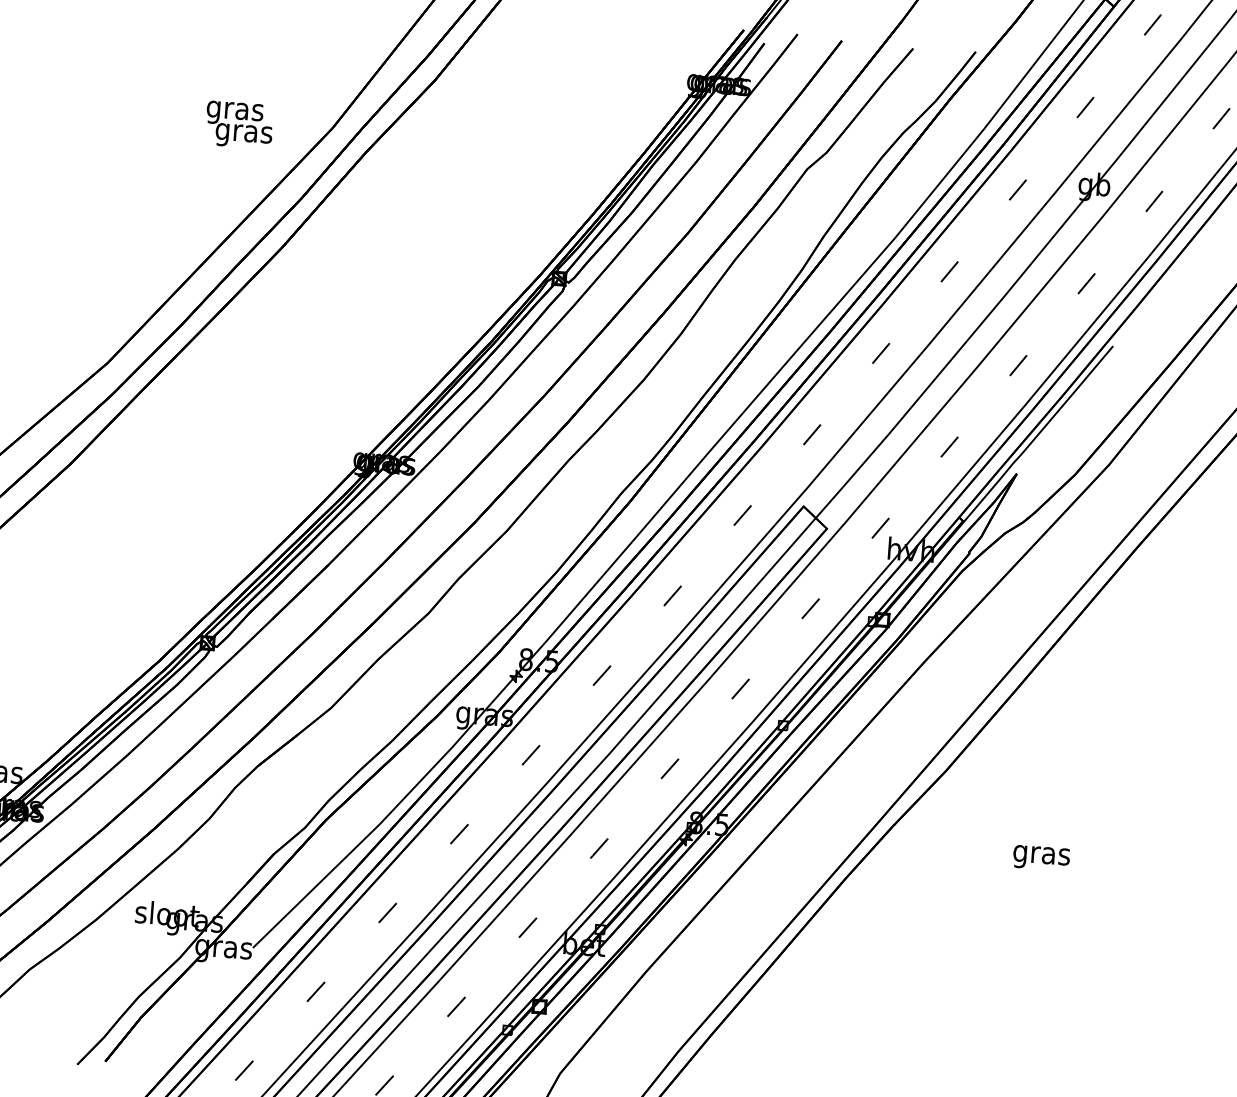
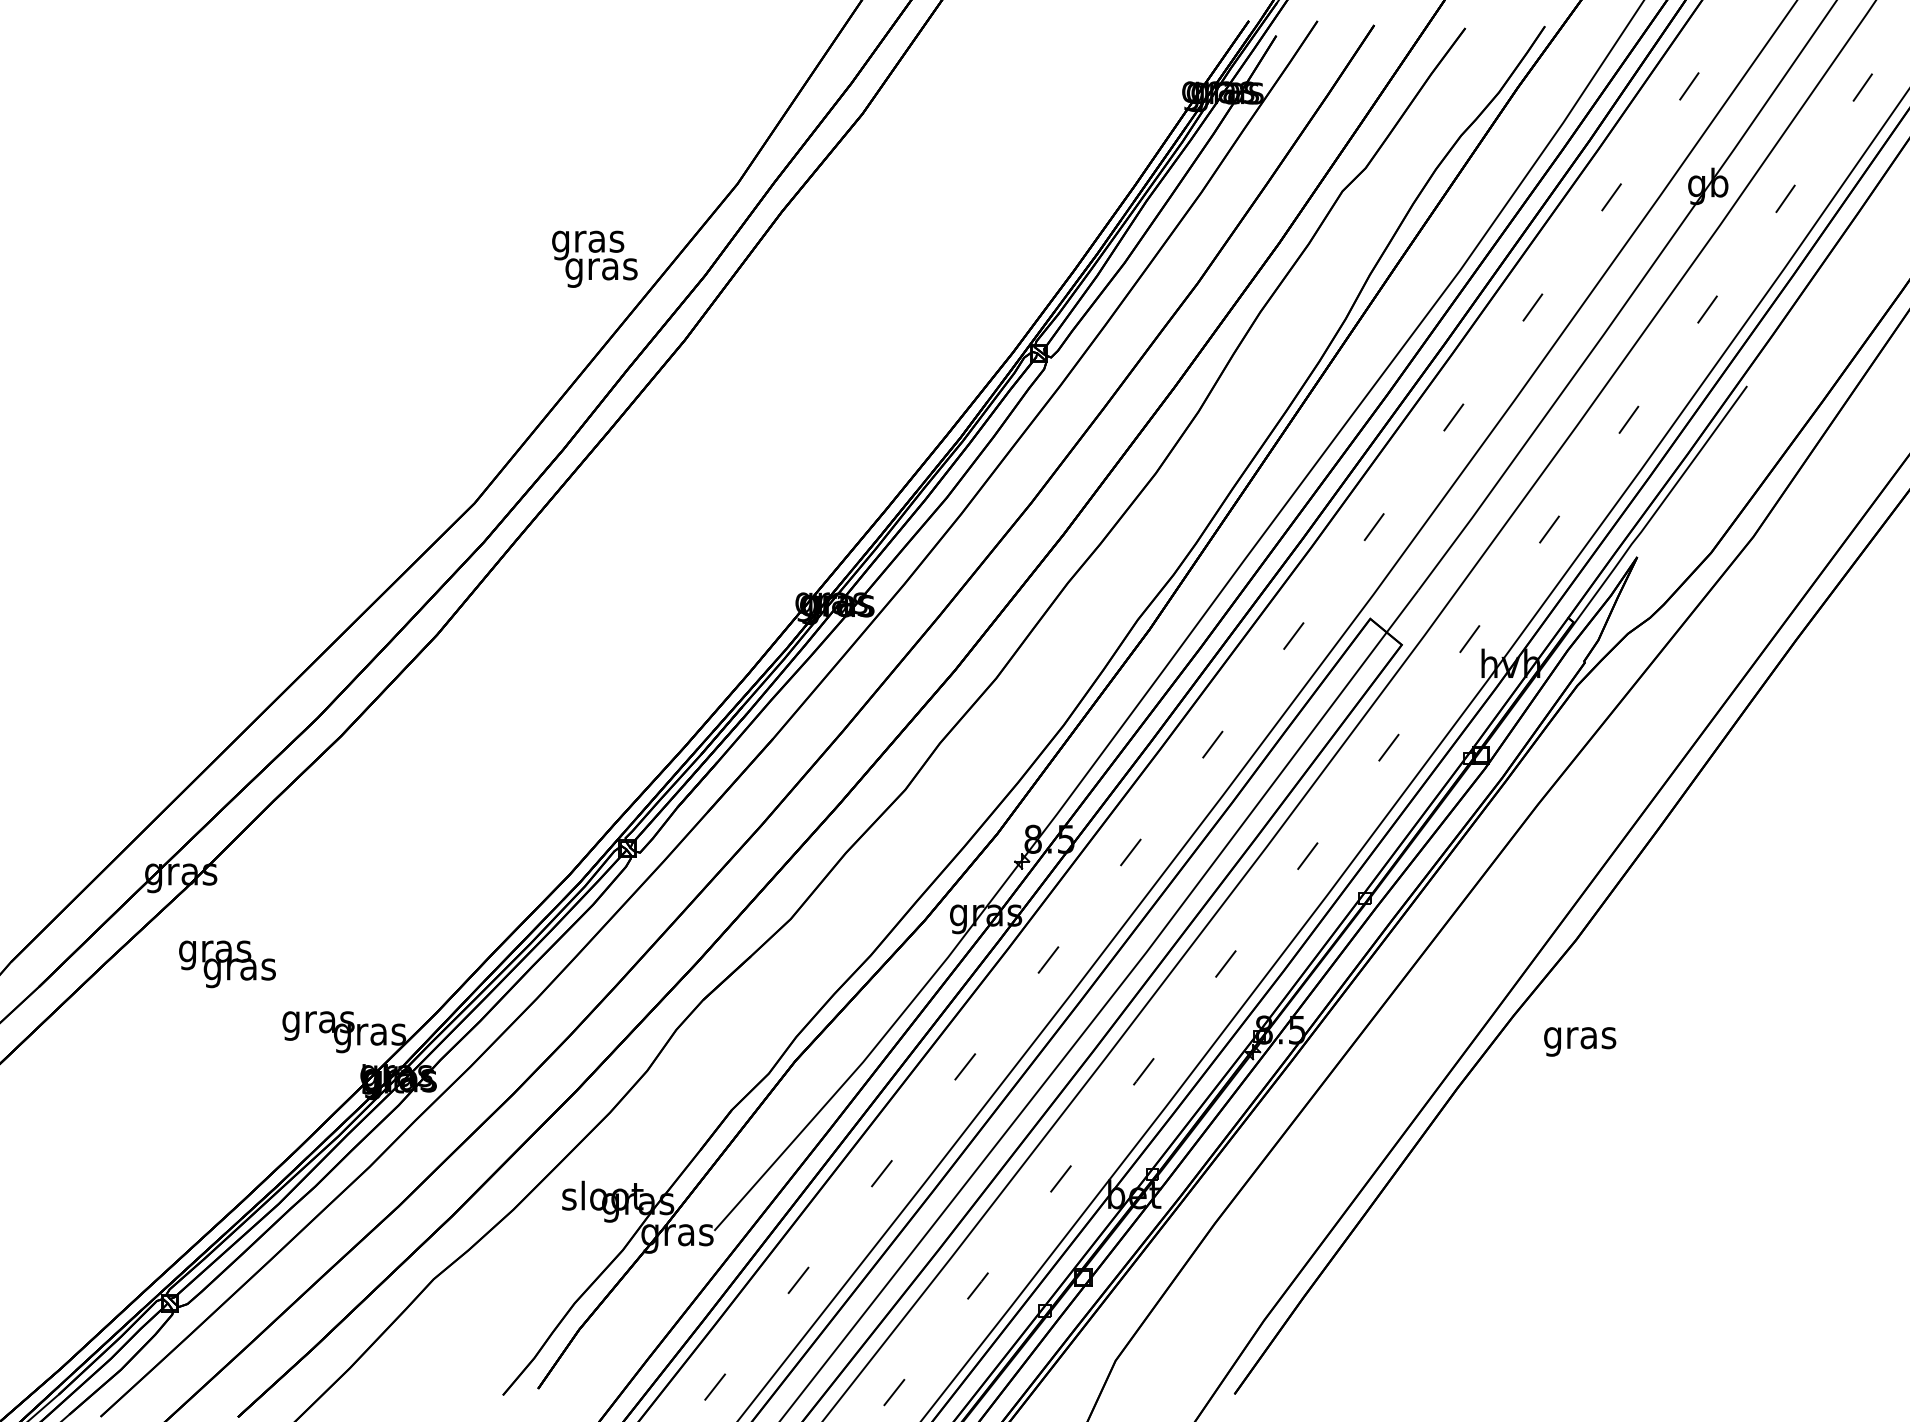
text: (239, 124) -> (594, 258), moved
text: (1041, 857) -> (1580, 1041), moved

